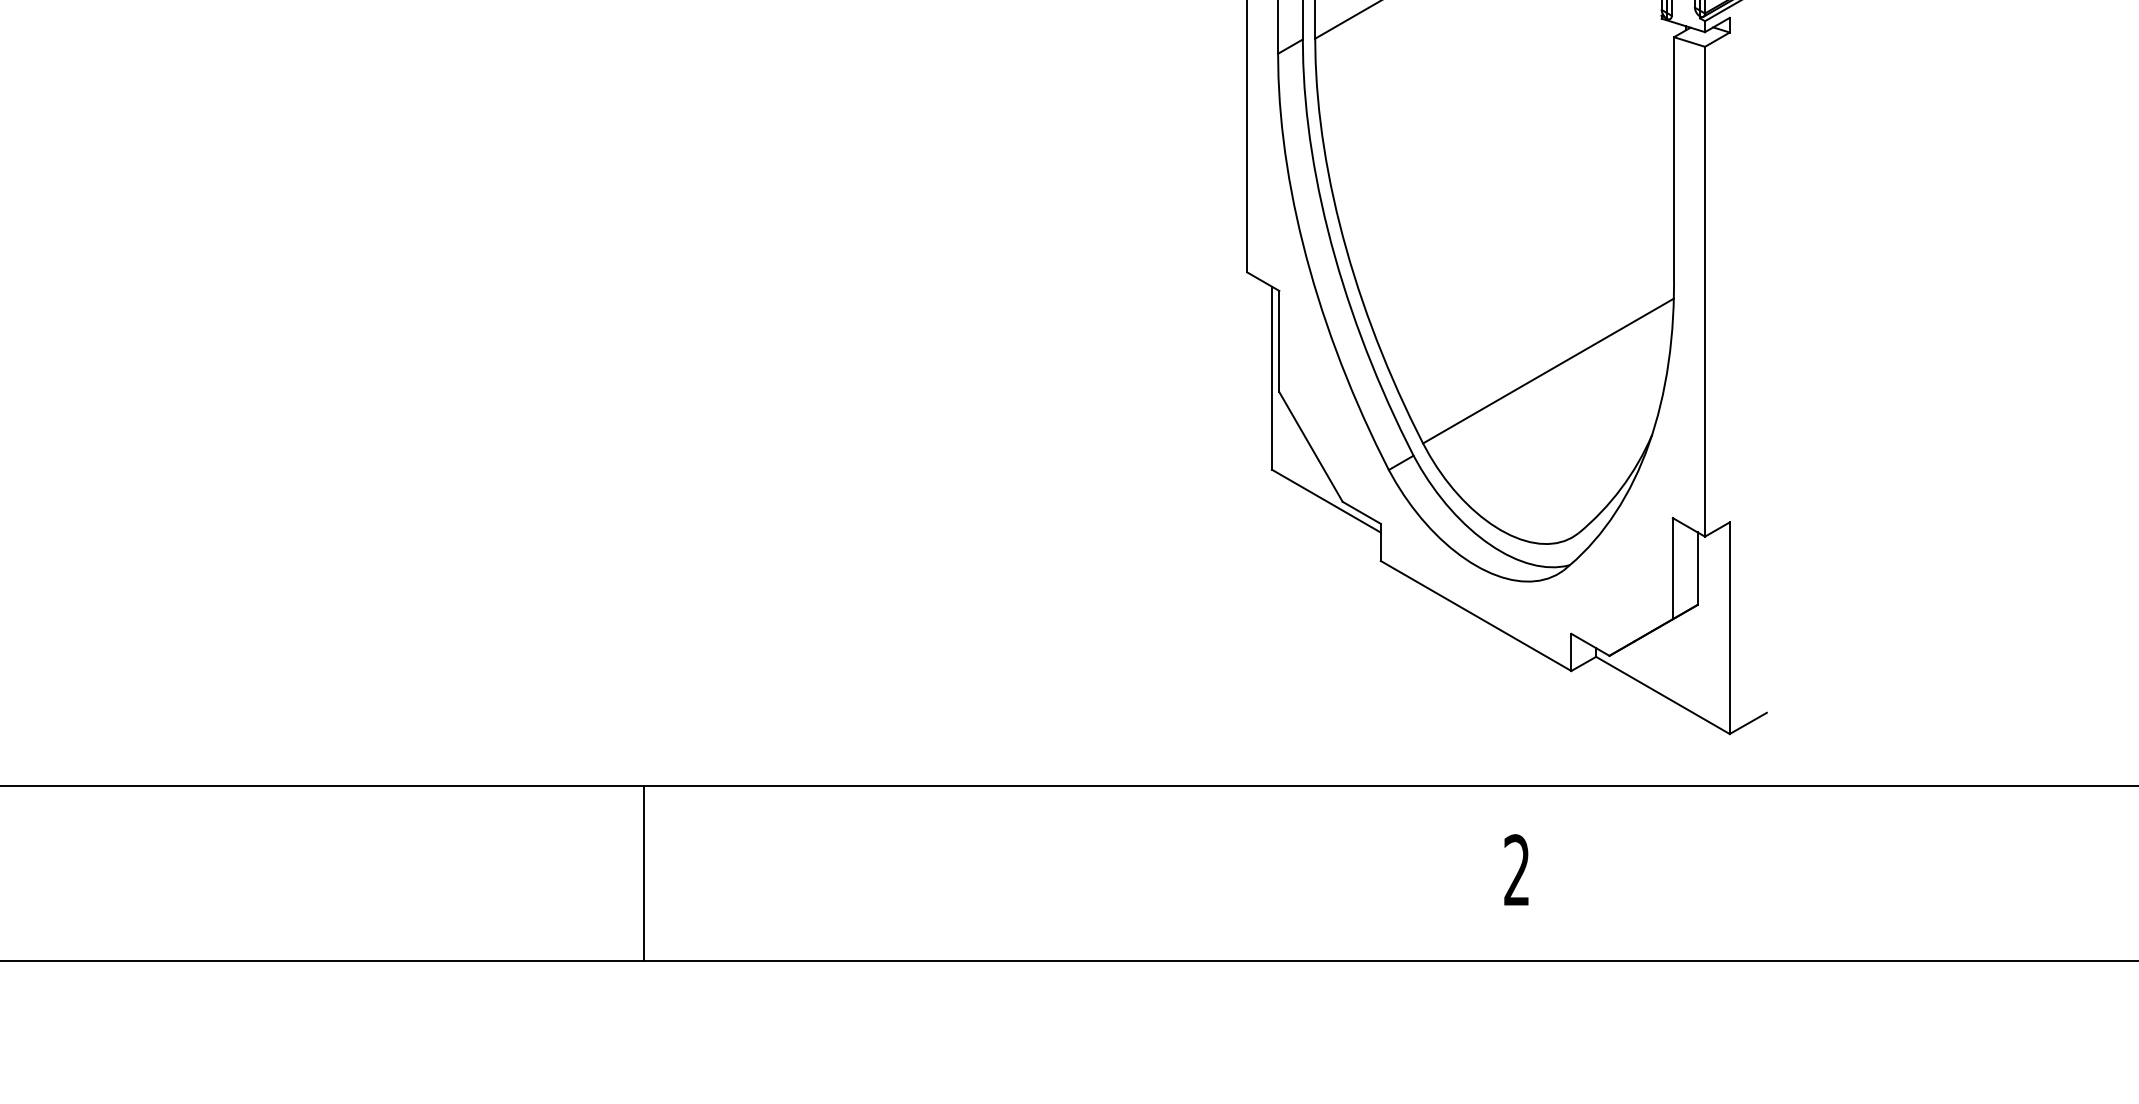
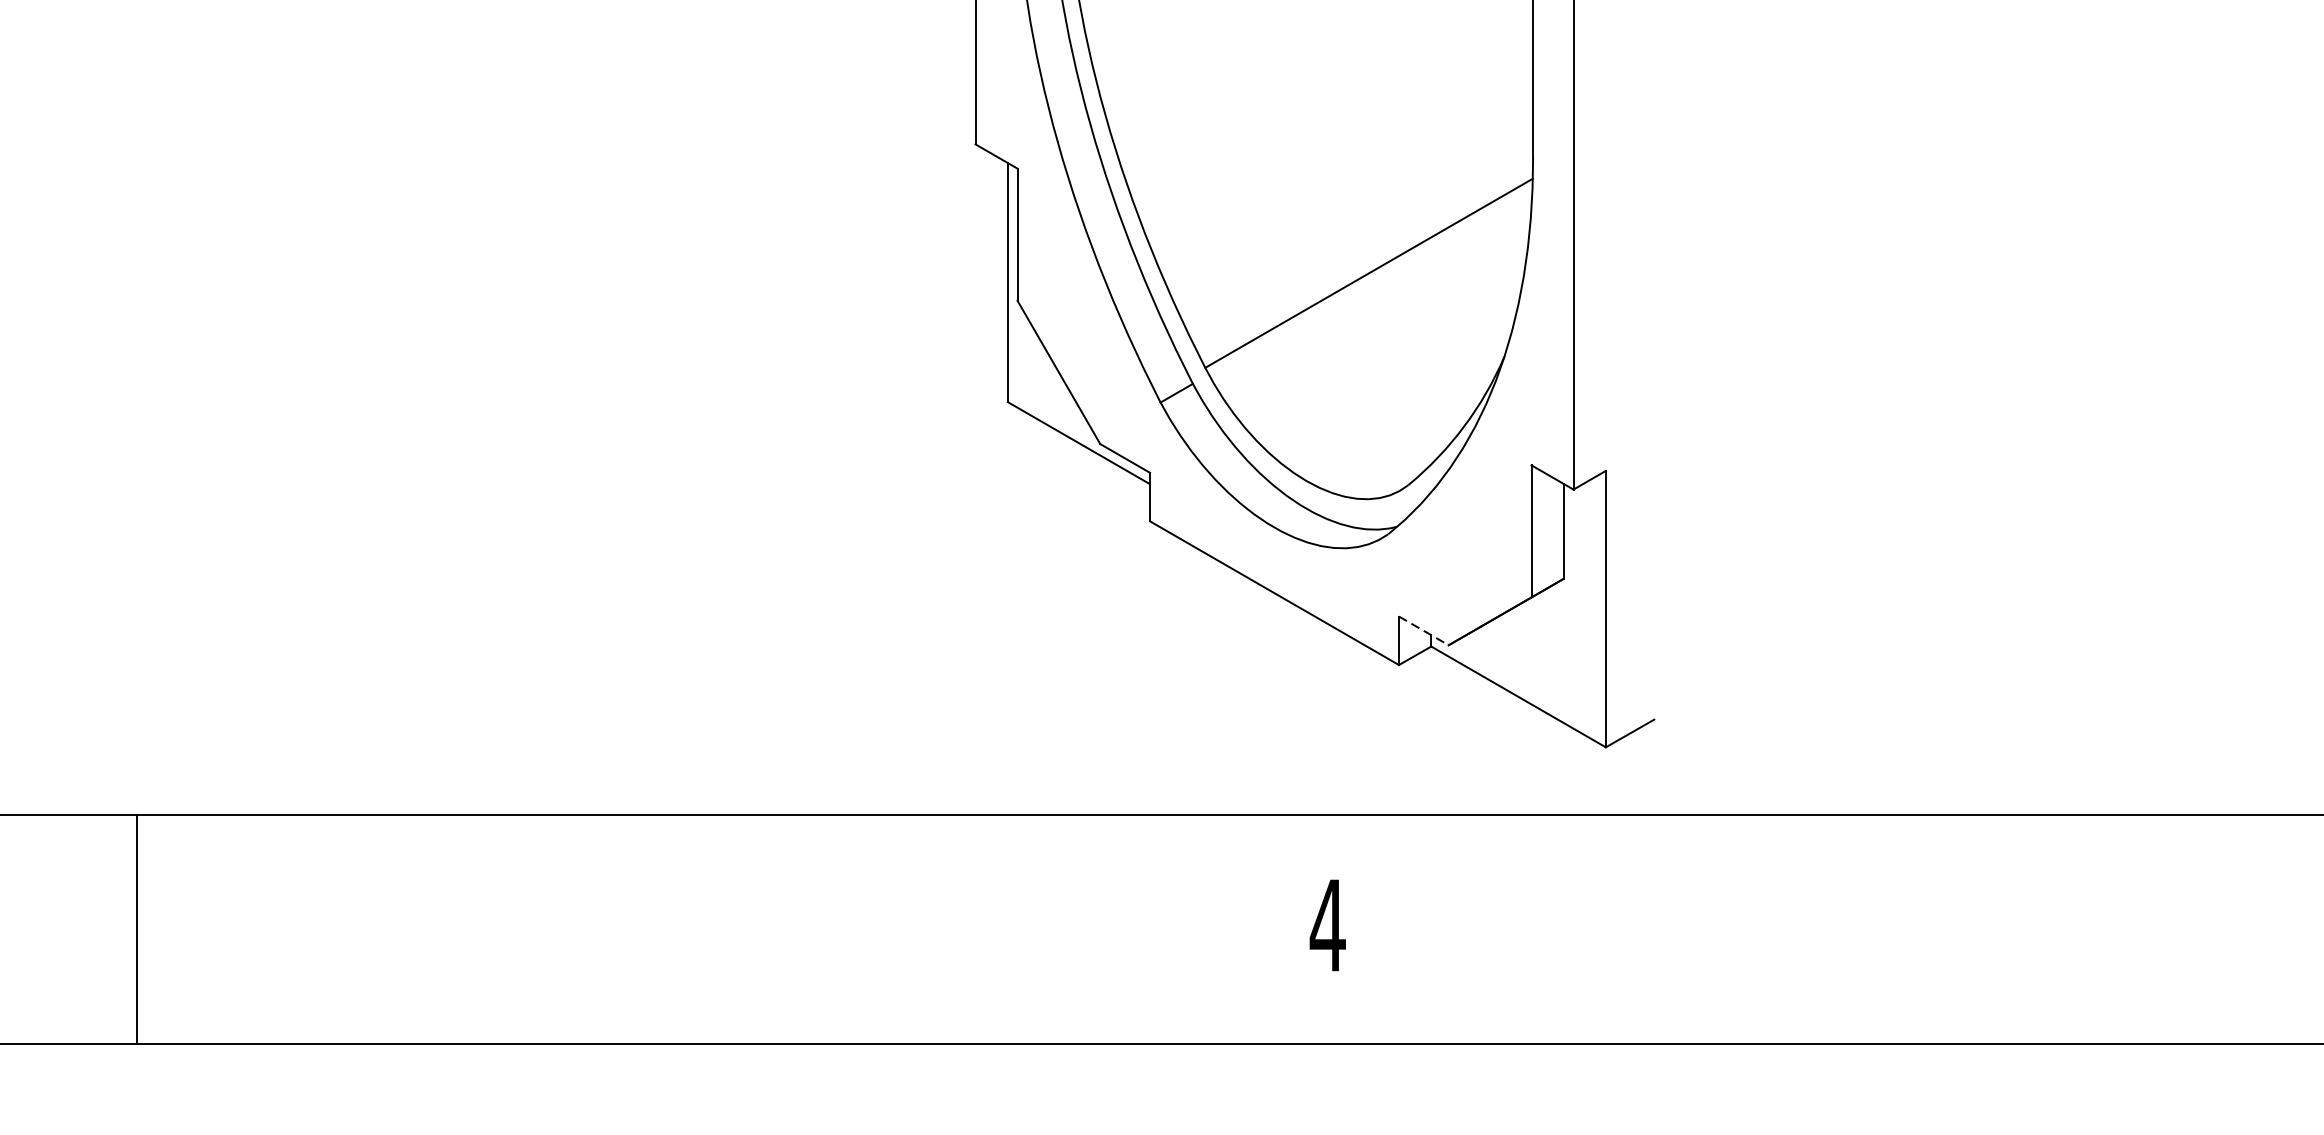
line: (1590, 645) -> (1423, 631), solid -> dashed
text: (1516, 869) -> (1327, 924), 2 -> 4
line: (644, 873) -> (137, 929), moved

